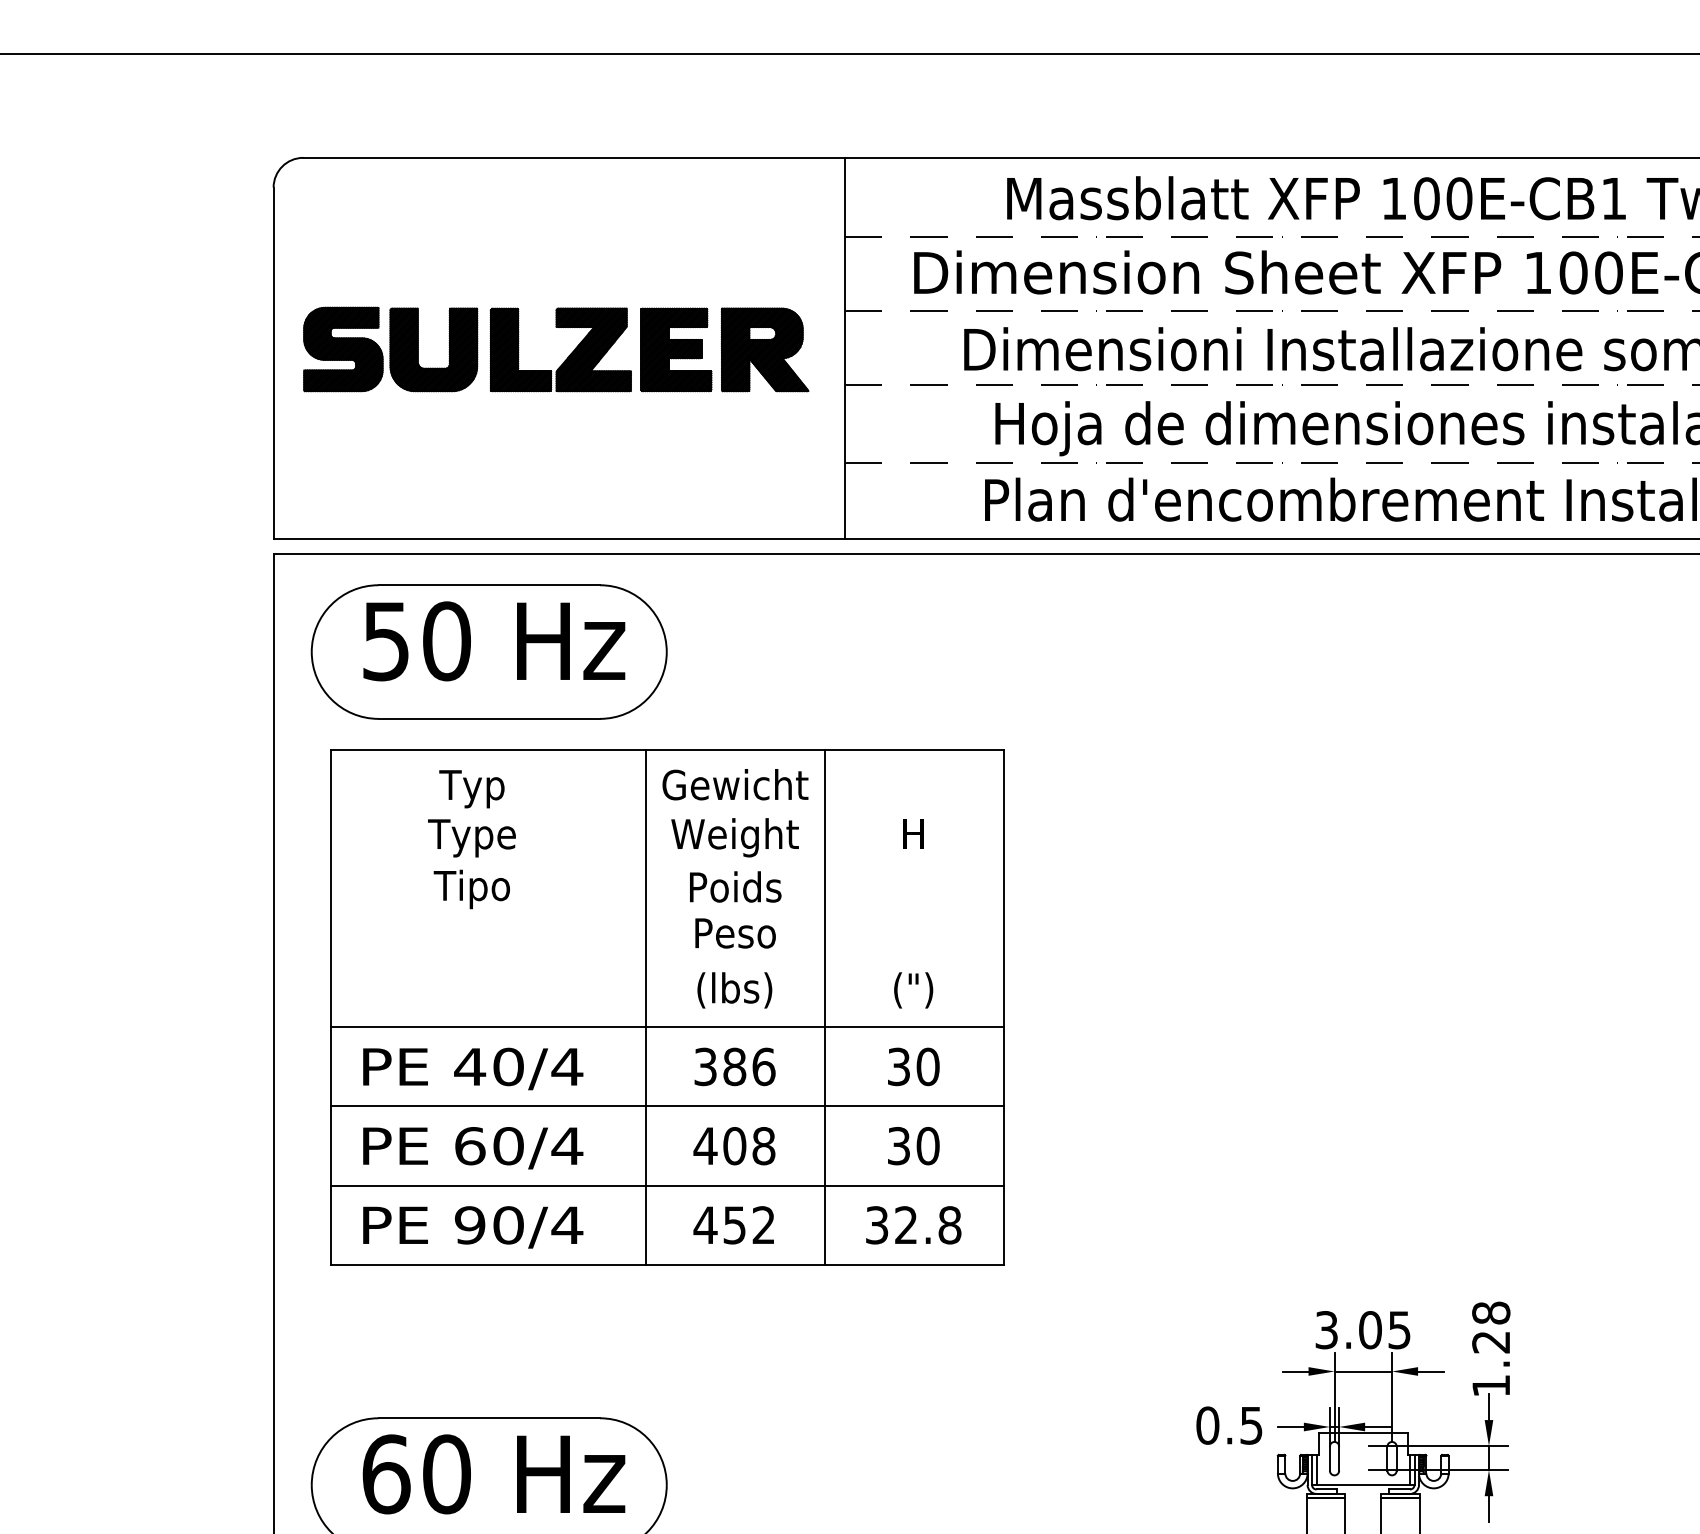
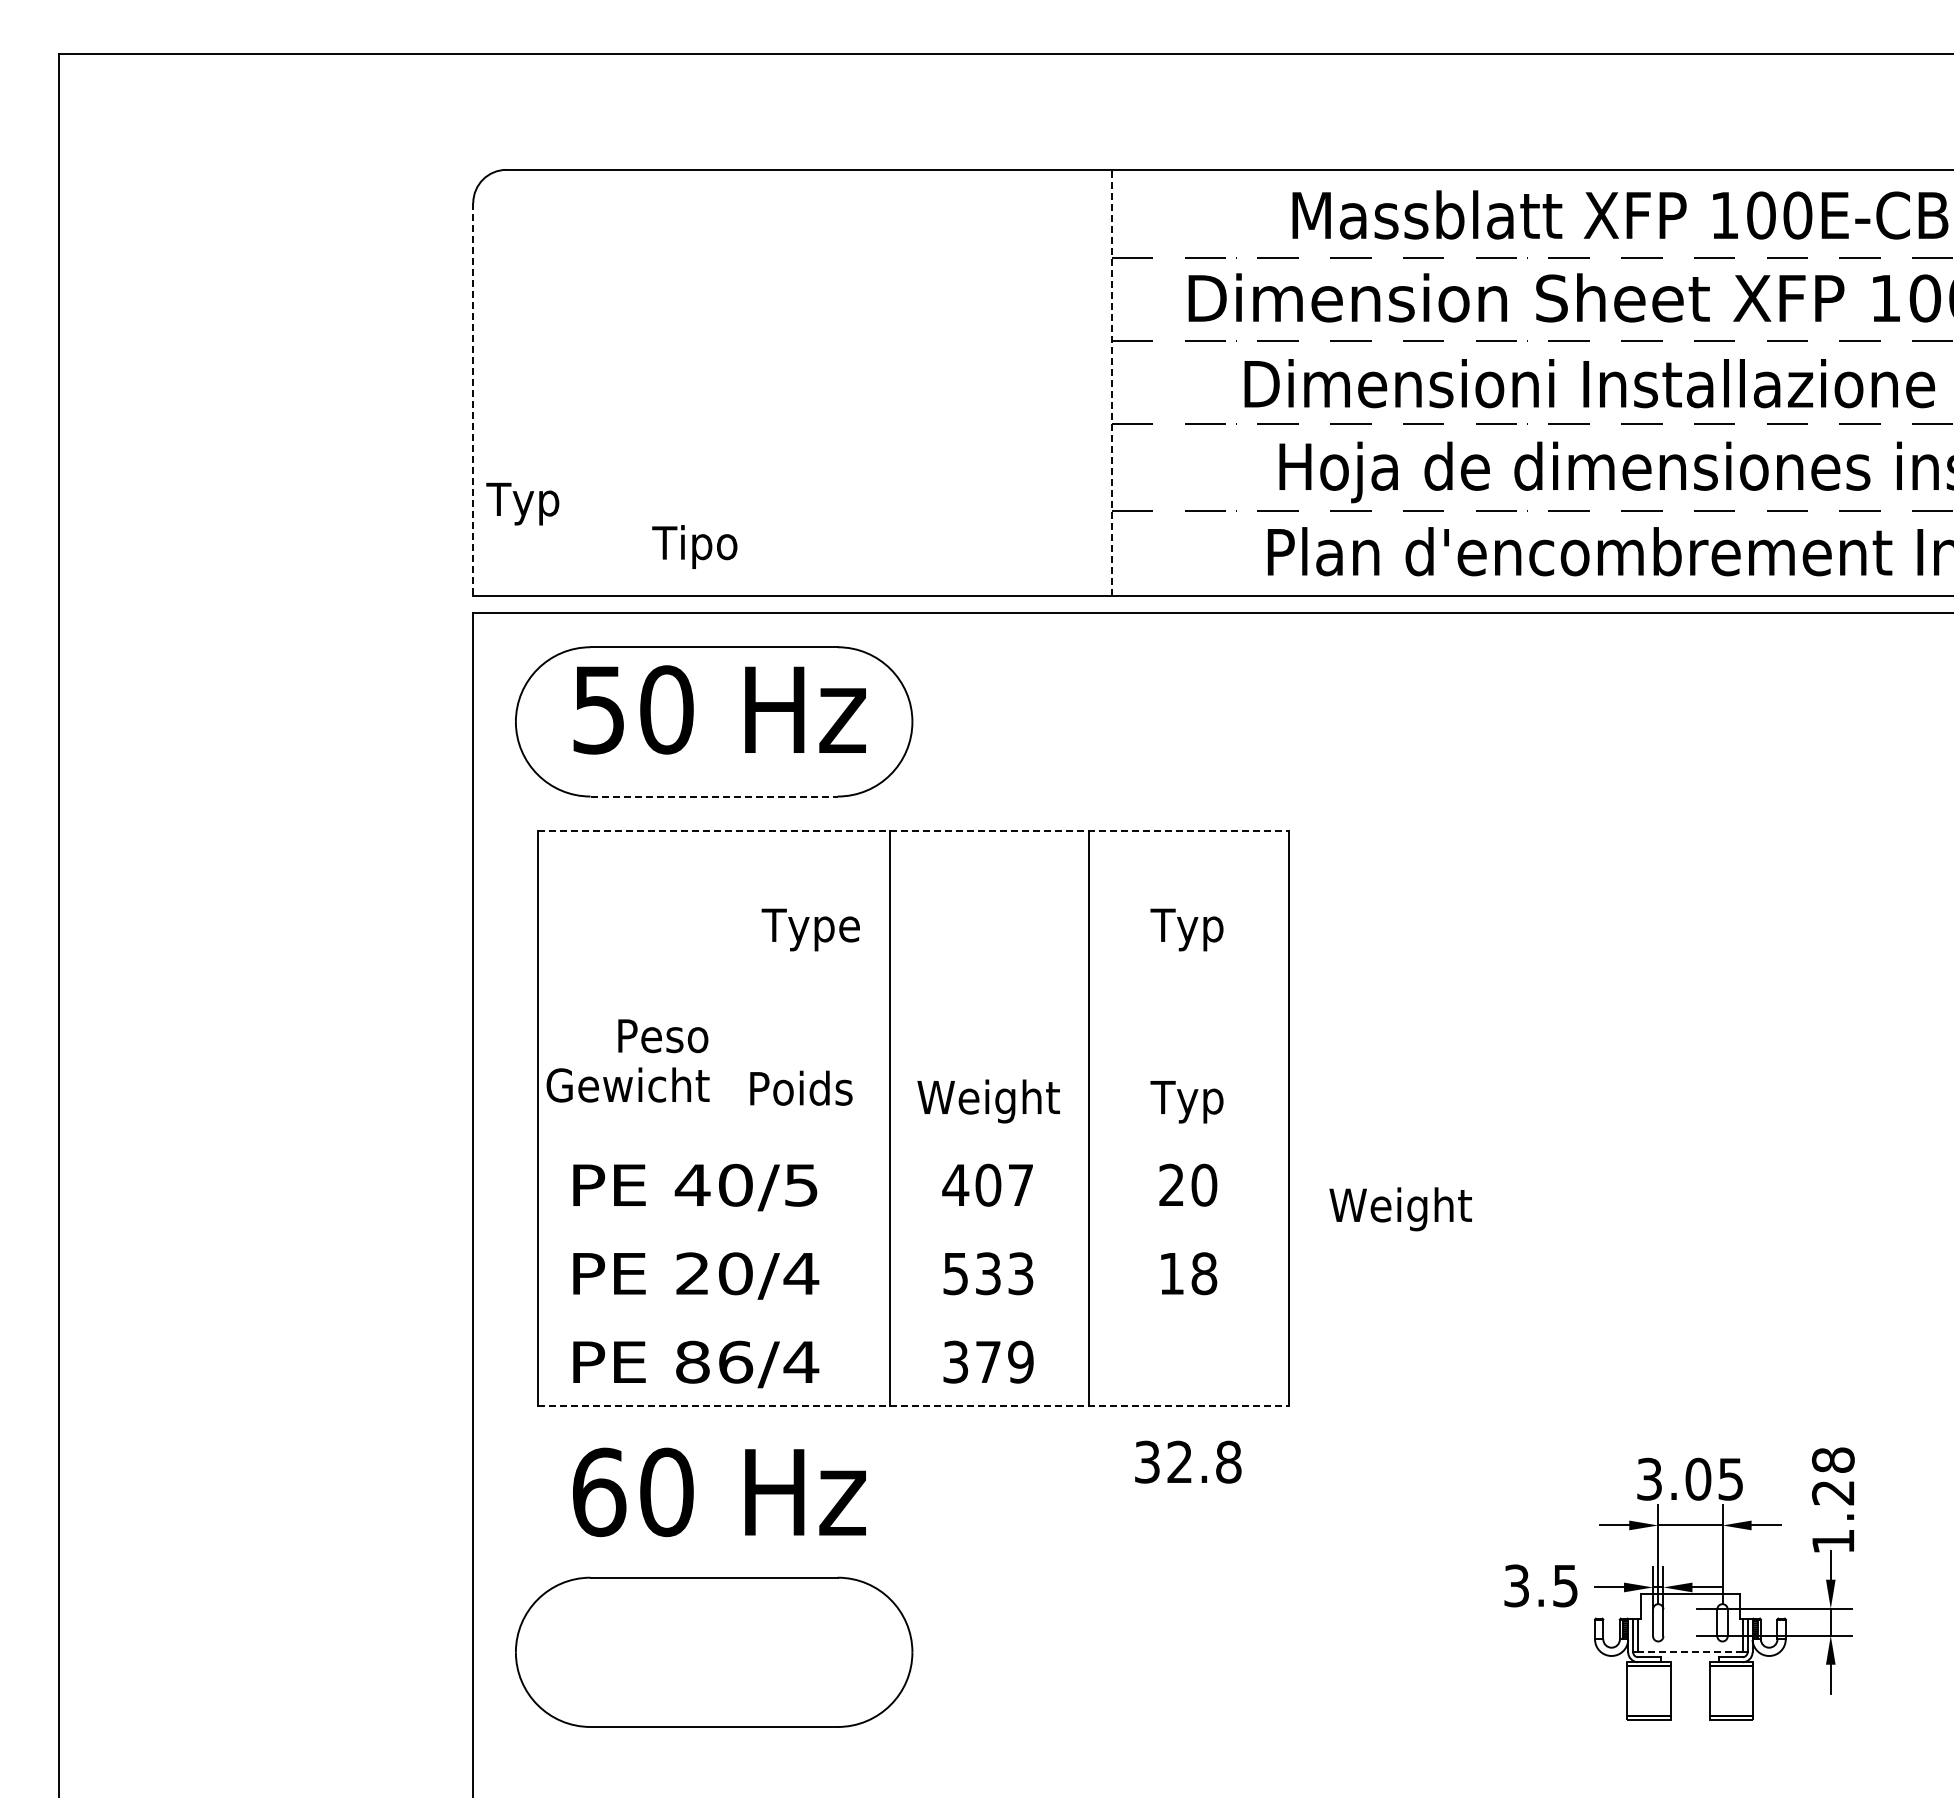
line: (845, 348) -> (1111, 382), solid -> dashed
part: (566, 358) -> (800, 393), removed
line: (273, 364) -> (473, 400), solid -> dashed
line: (489, 718) -> (714, 796), solid -> dashed
line: (667, 749) -> (913, 830), solid -> dashed
text: (734, 784) -> (627, 1084), moved
text: (471, 788) -> (522, 503), moved
text: (471, 837) -> (810, 929), moved
text: (734, 837) -> (1400, 1209), moved
text: (912, 837) -> (1186, 929), H -> Typ
text: (735, 886) -> (801, 1087), moved
text: (471, 888) -> (694, 546), moved
text: (735, 933) -> (663, 1036), moved
text: (734, 991) -> (988, 1101), (lbs) -> Weight
text: (912, 991) -> (1186, 1101), (") -> Typ
line: (667, 1026) -> (913, 1140), removed
text: (734, 1066) -> (988, 1184), 386 -> 407
text: (567, 1067) -> (801, 1185), 40/4 -> 40/5
text: (898, 1067) -> (1171, 1185), 30 -> 20
line: (667, 1106) -> (913, 1229), removed
text: (470, 1145) -> (693, 1273), 60/4 -> 20/4
text: (733, 1145) -> (987, 1273), 408 -> 533
text: (913, 1145) -> (1188, 1273), 30 -> 18
line: (667, 1185) -> (913, 1317), removed
text: (489, 1224) -> (714, 1361), 90/4 -> 86/4
text: (733, 1224) -> (987, 1361), 452 -> 379
text: (913, 1224) -> (1188, 1461), moved
line: (667, 1264) -> (913, 1406), solid -> dashed
text: (1207, 1425) -> (1516, 1585), 0.5 -> 3.5
text: (494, 1474) -> (719, 1492), moved
line: (1362, 1484) -> (1689, 1651), solid -> dashed

